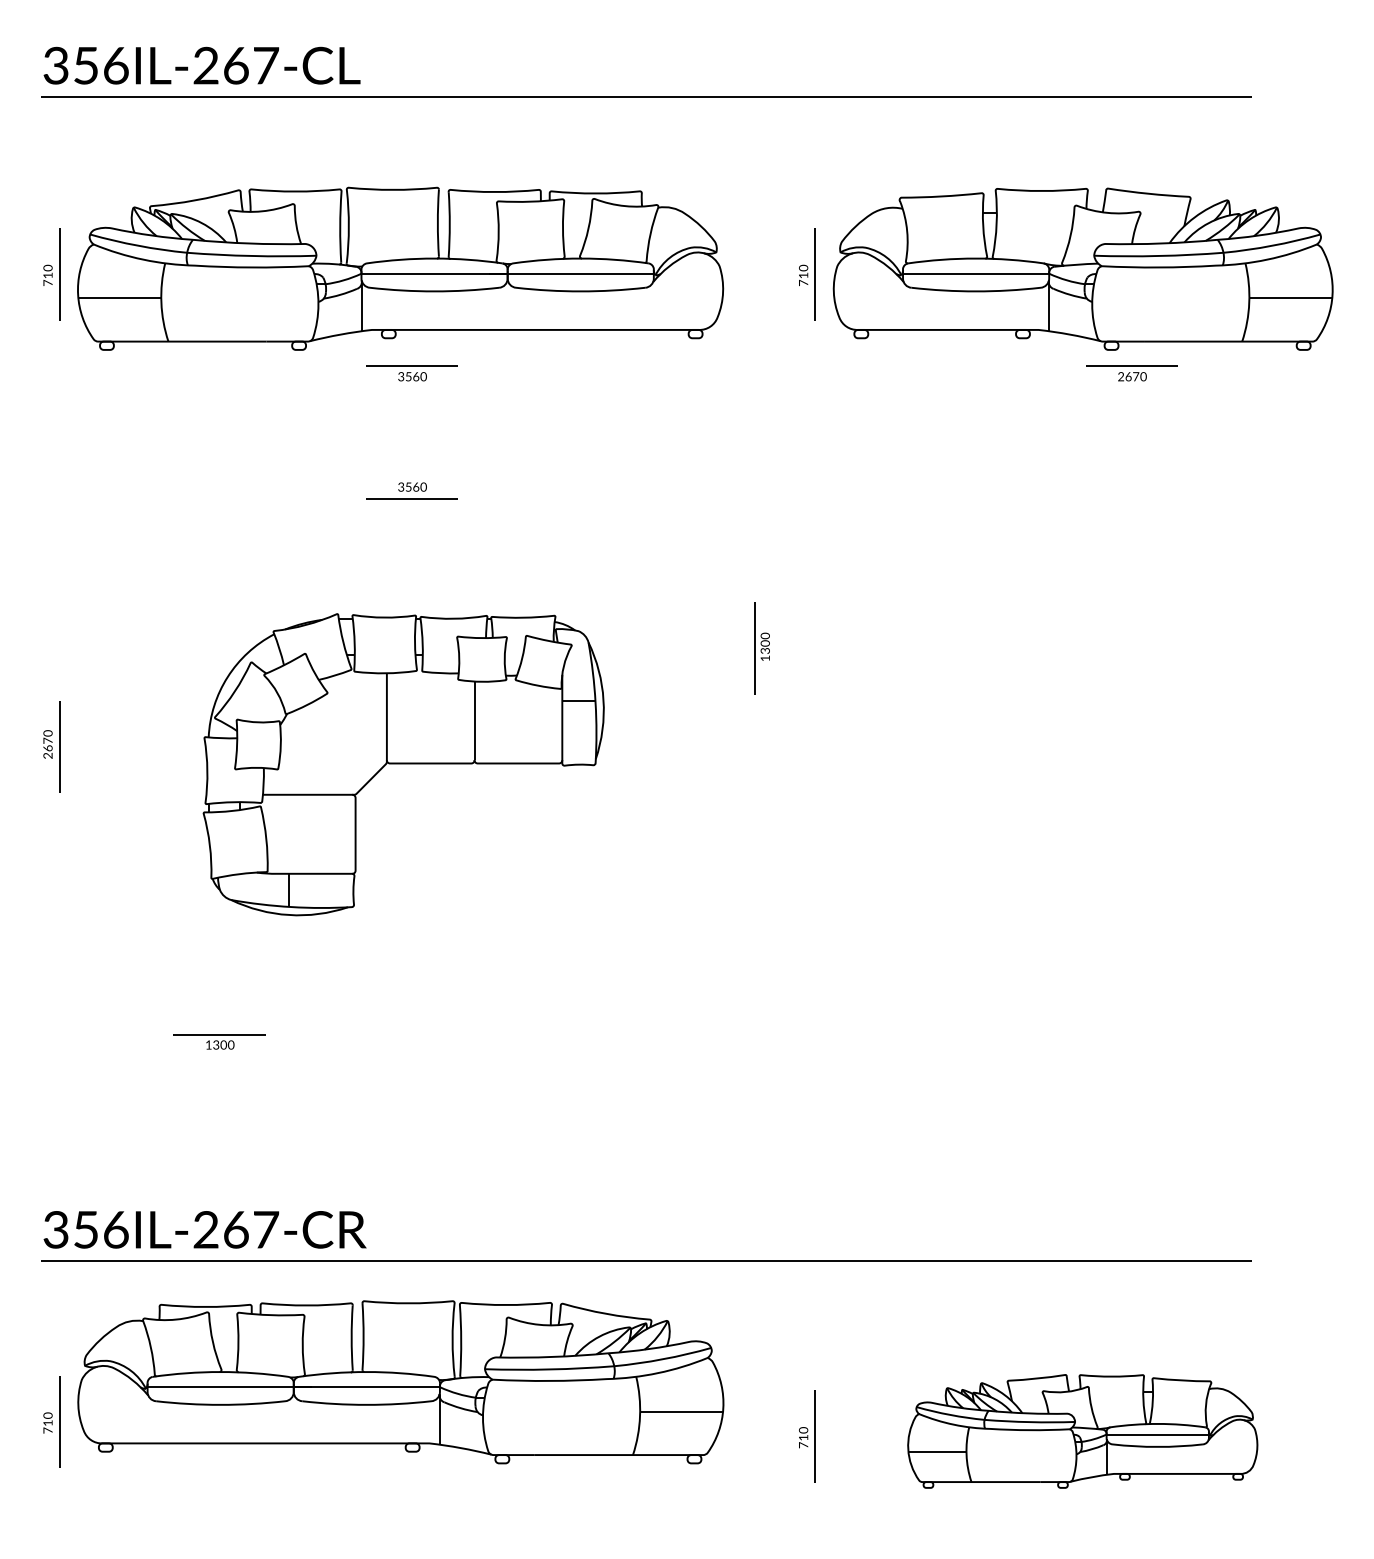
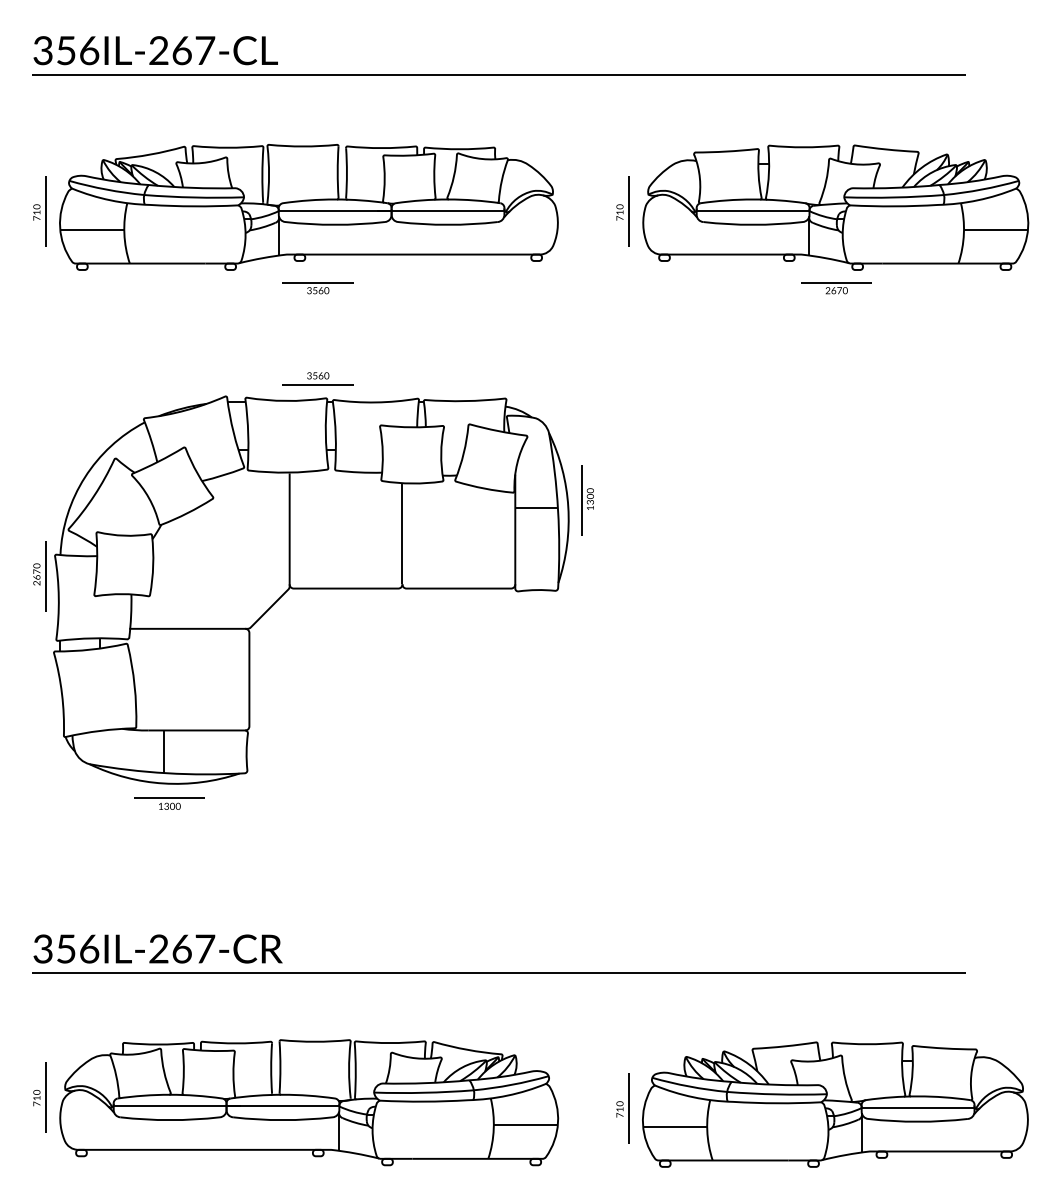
part: (1132, 373) -> (836, 288), moved
part: (403, 763) -> (311, 589), size x1.67
part: (401, 1382) -> (309, 1102), moved
part: (1082, 1431) -> (835, 1104), size x1.43

